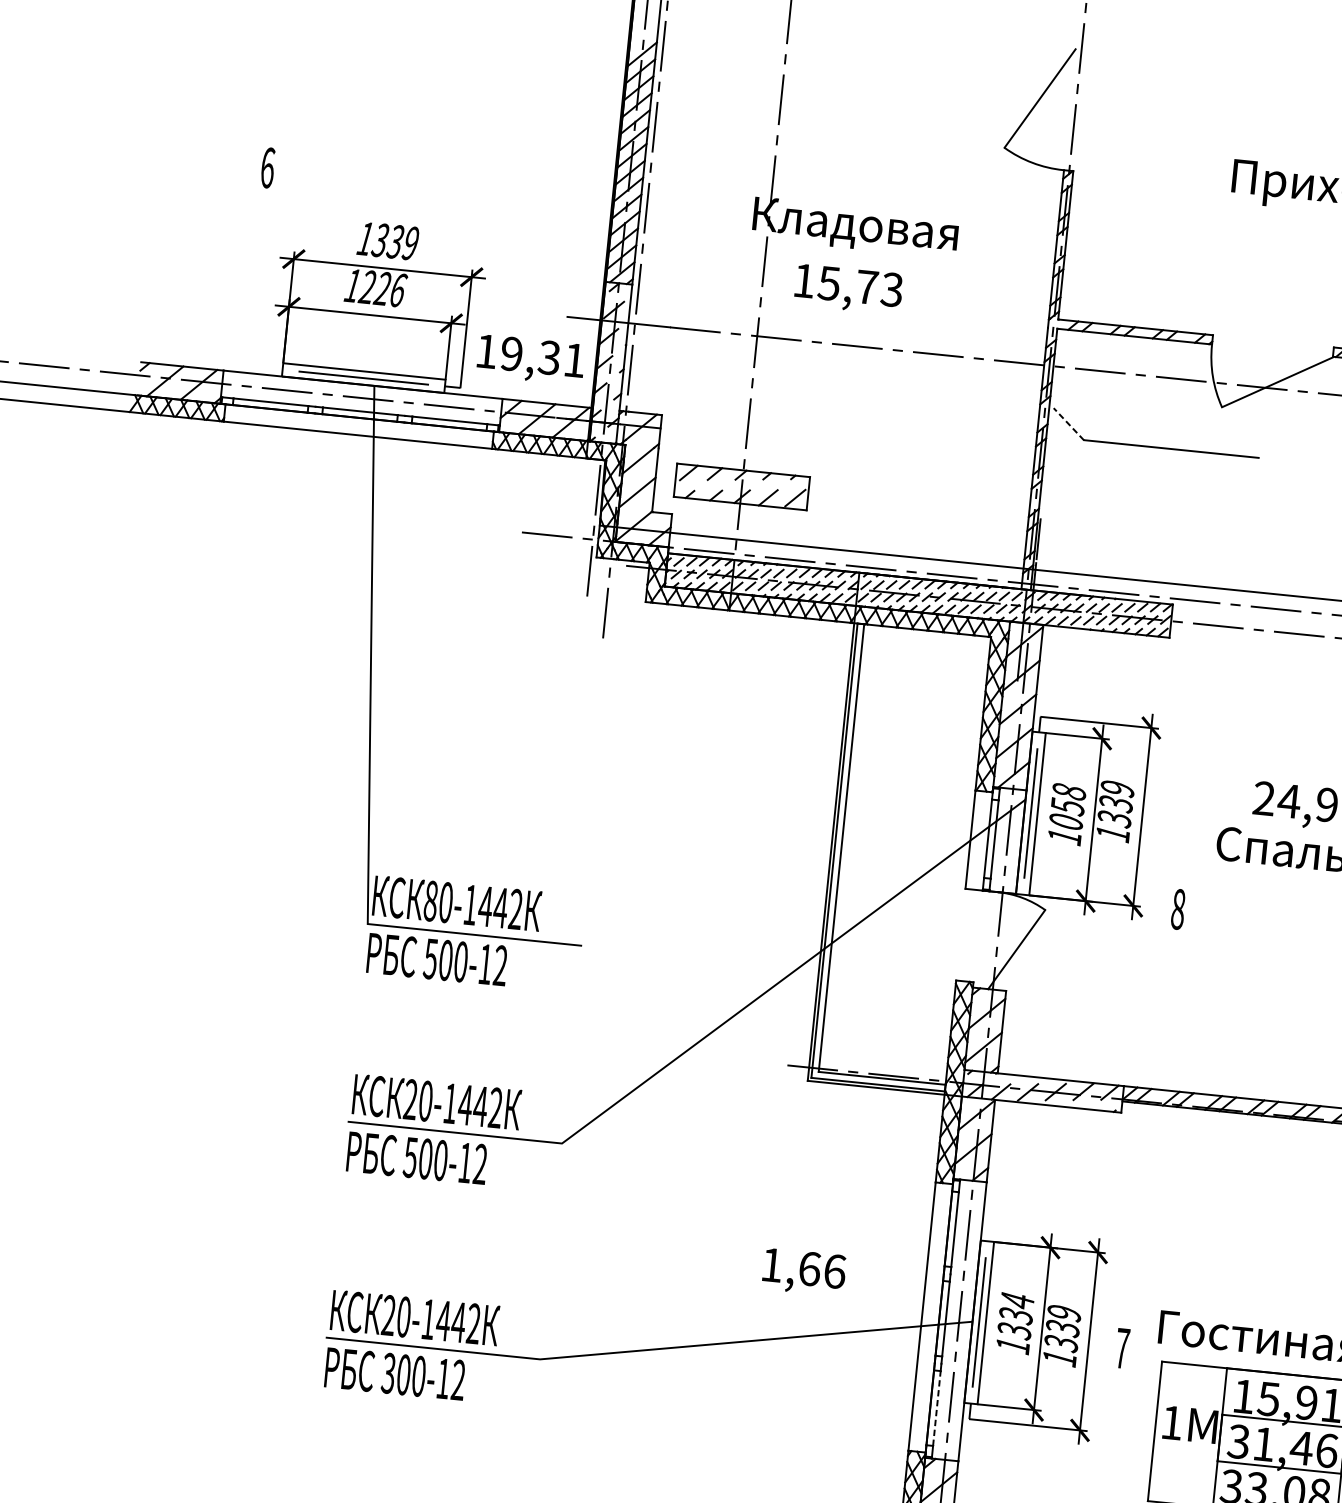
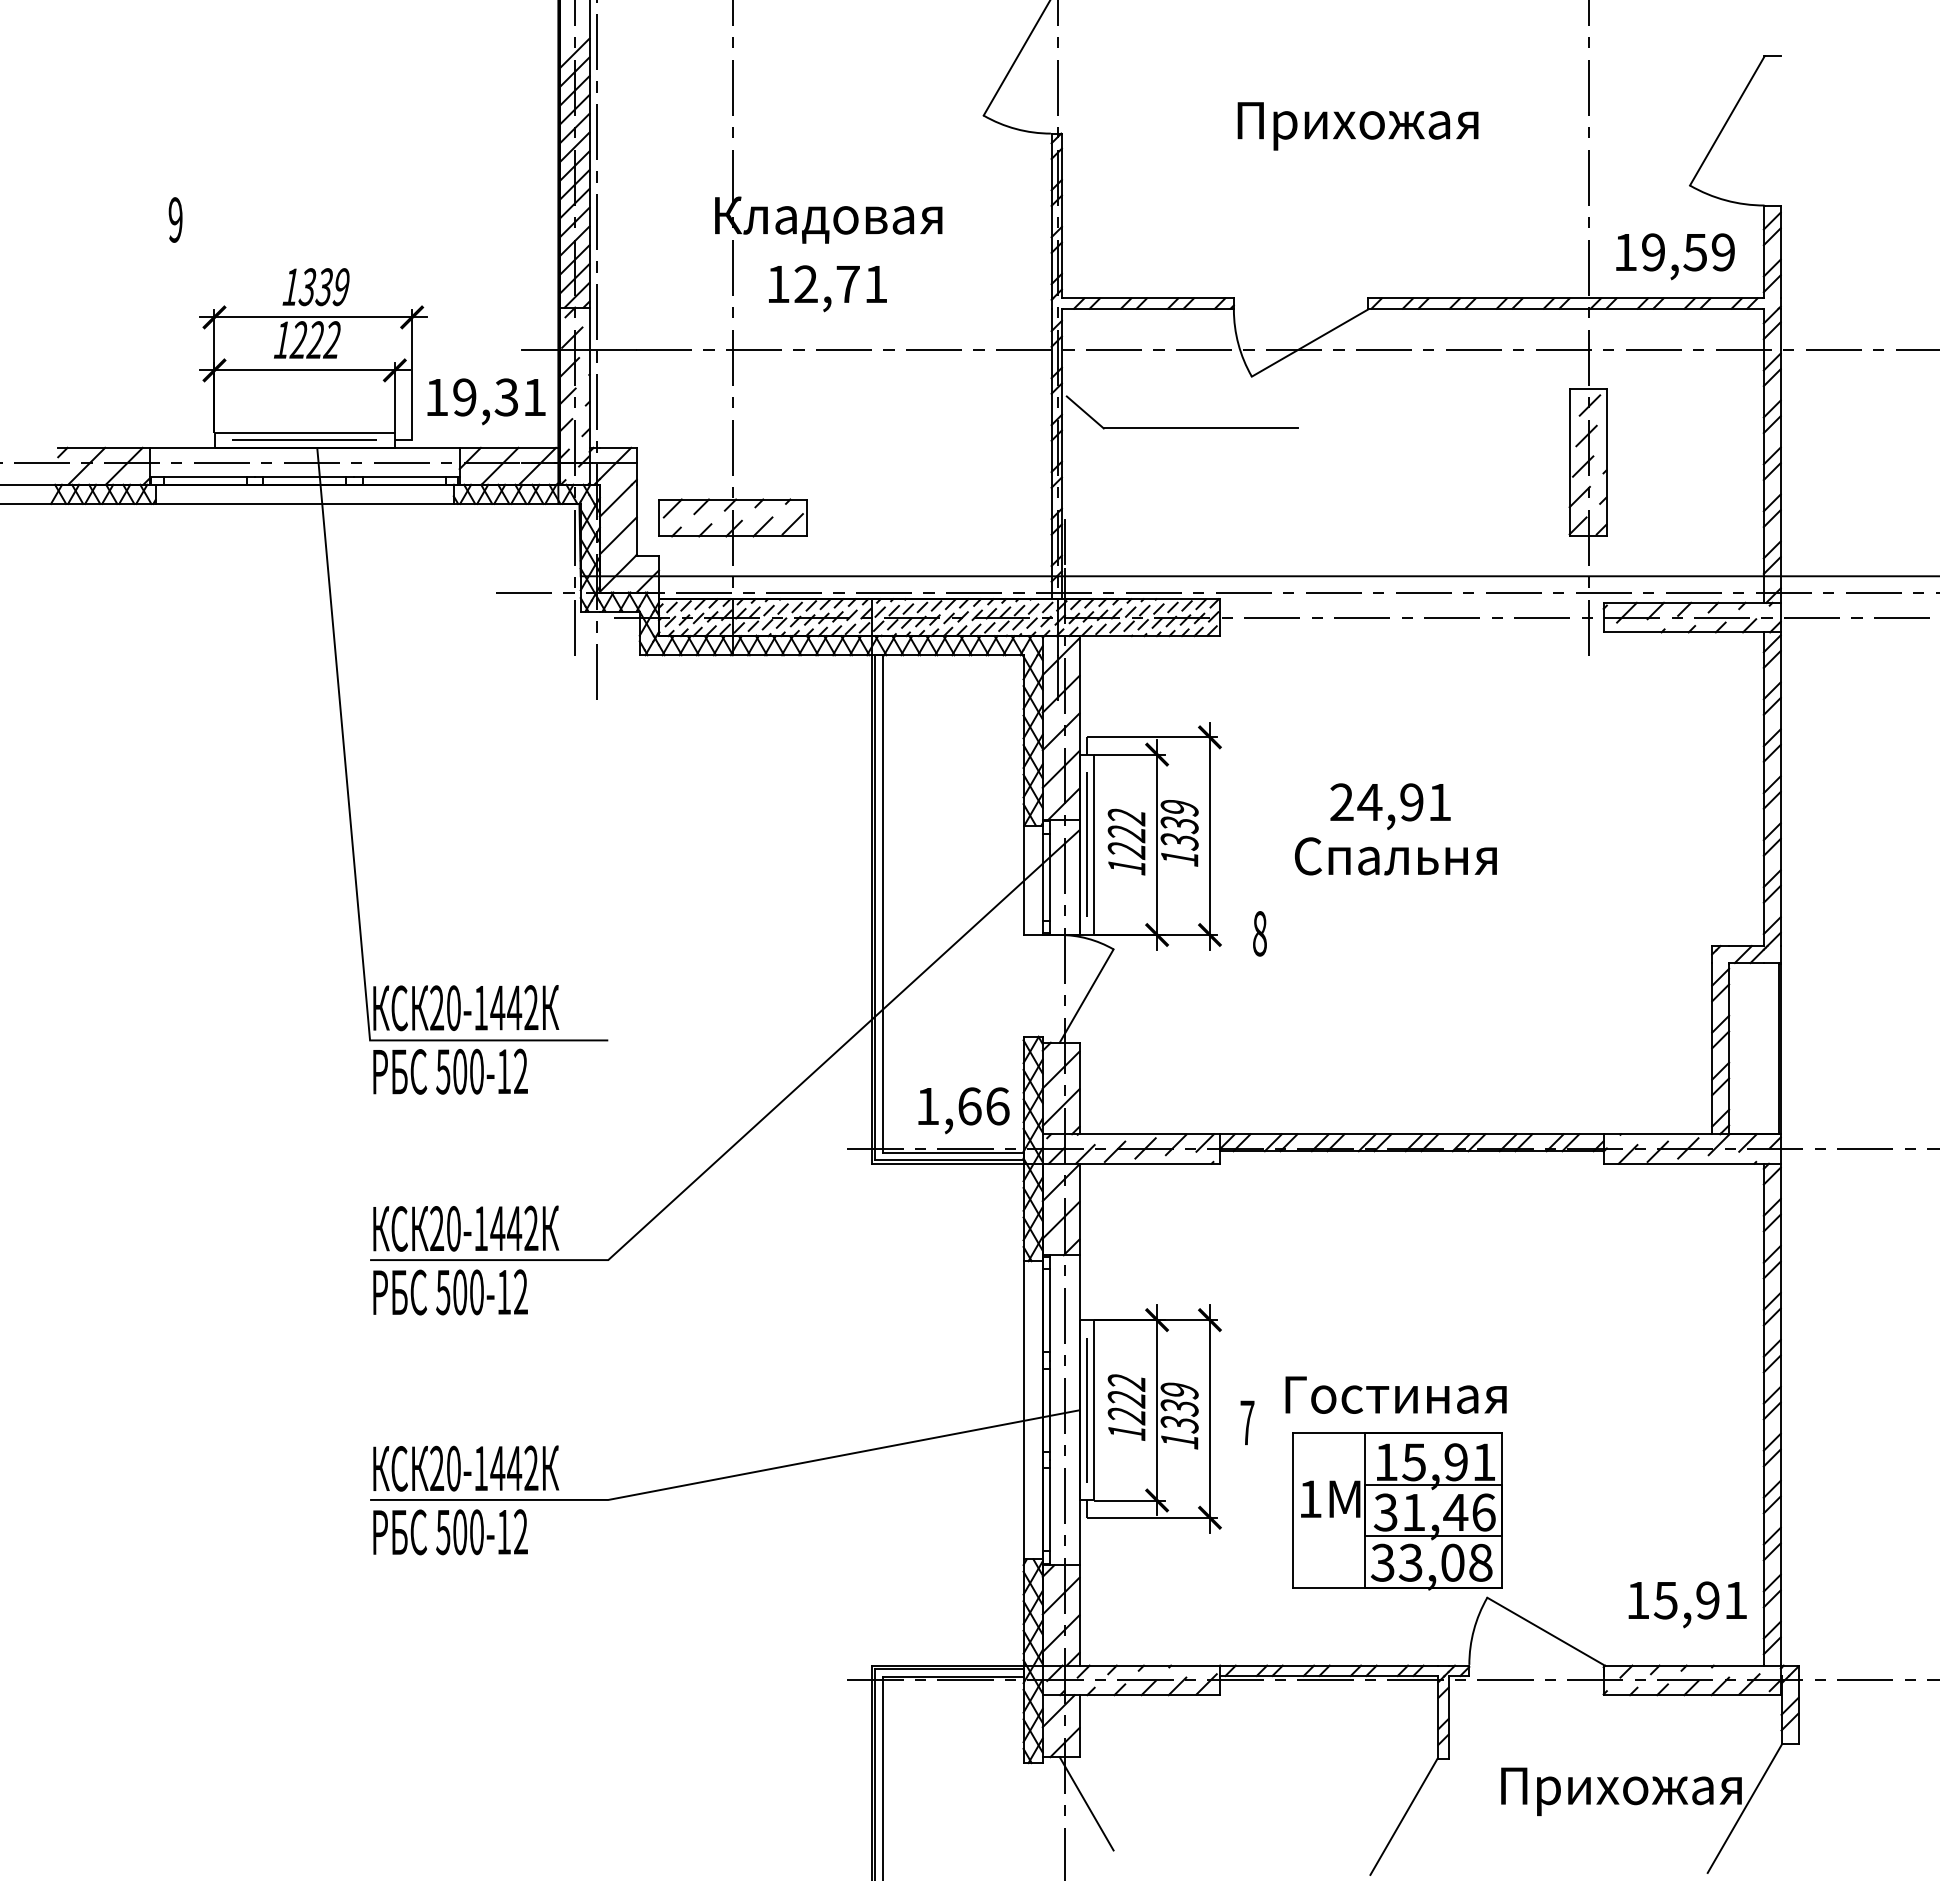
text: (267, 167) -> (175, 219), 6 -> 9
text: (860, 286) -> (840, 284), 15,73 -> 12,71
text: (397, 290) -> (332, 340), 1226 -> 1222
line: (1068, 424) -> (1084, 412), dashed -> solid
text: (1067, 807) -> (1126, 834), 1058 -> 1222
text: (431, 901) -> (437, 1008), 80-1442 -> 20-1442
text: (803, 1272) -> (963, 1110), moved
text: (1015, 1316) -> (1126, 1399), 1334 -> 1222
text: (388, 1372) -> (443, 1531), 300-12 -> 500-12
line: (937, 1408) -> (1050, 1509), dashed -> solid

